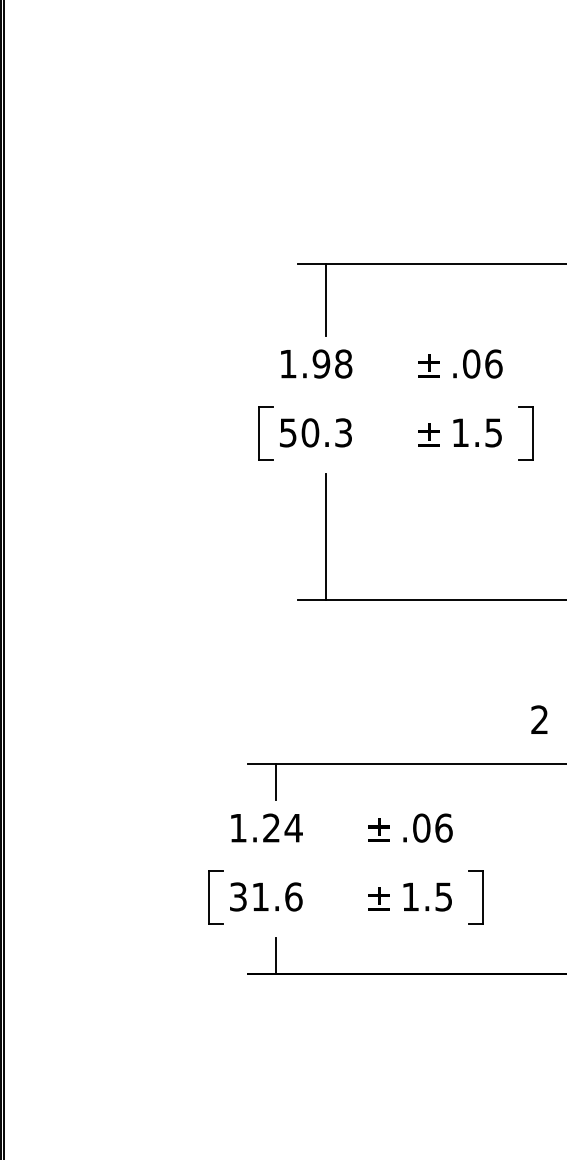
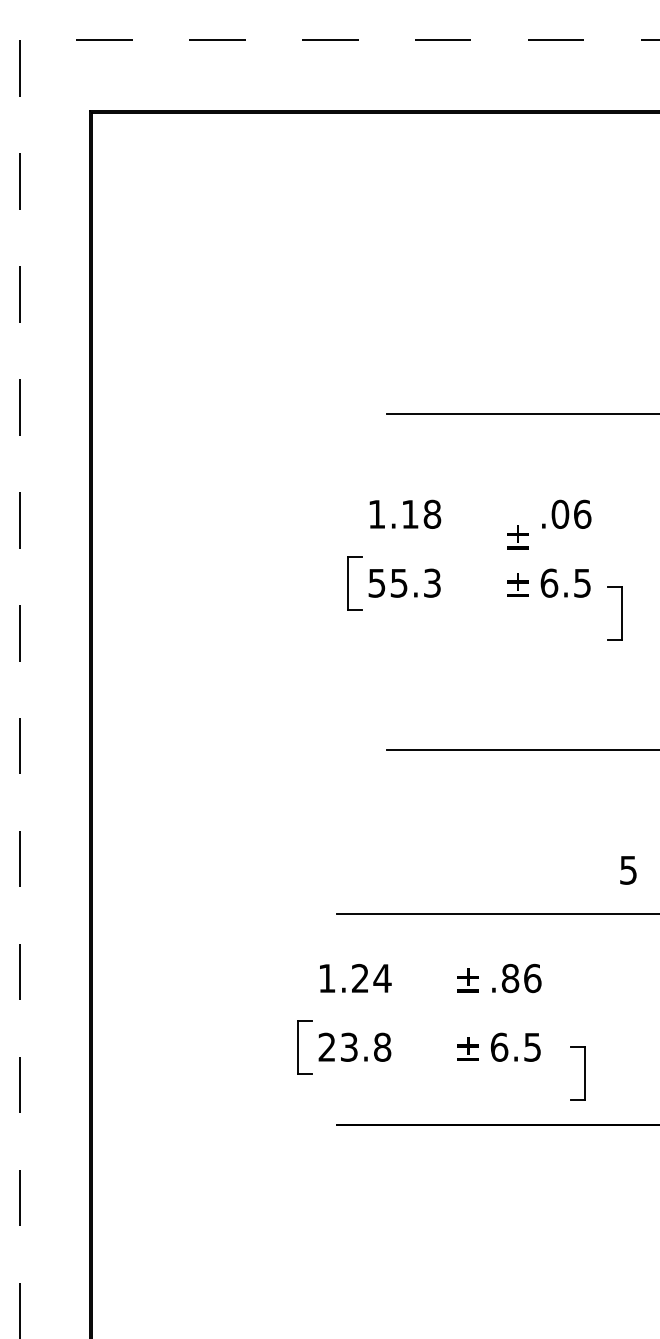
line: (325, 300) -> (414, 450), removed
text: (320, 363) -> (409, 513), 1.98 -> 1.18
text: (428, 366) -> (517, 537), moved
text: (309, 432) -> (398, 582), 50.3 -> 55.3
text: (460, 432) -> (549, 582), 1.5 -> 6.5
part: (532, 433) -> (621, 613), moved
line: (325, 536) -> (414, 686), removed
text: (539, 719) -> (628, 869), 2 -> 5
line: (276, 781) -> (365, 931), removed
text: (421, 828) -> (510, 978), .06 -> .86
text: (265, 896) -> (354, 1046), 31.6 -> 23.8
text: (410, 896) -> (499, 1046), 1.5 -> 6.5
part: (482, 897) -> (584, 1073), moved
line: (276, 956) -> (365, 1106), removed

